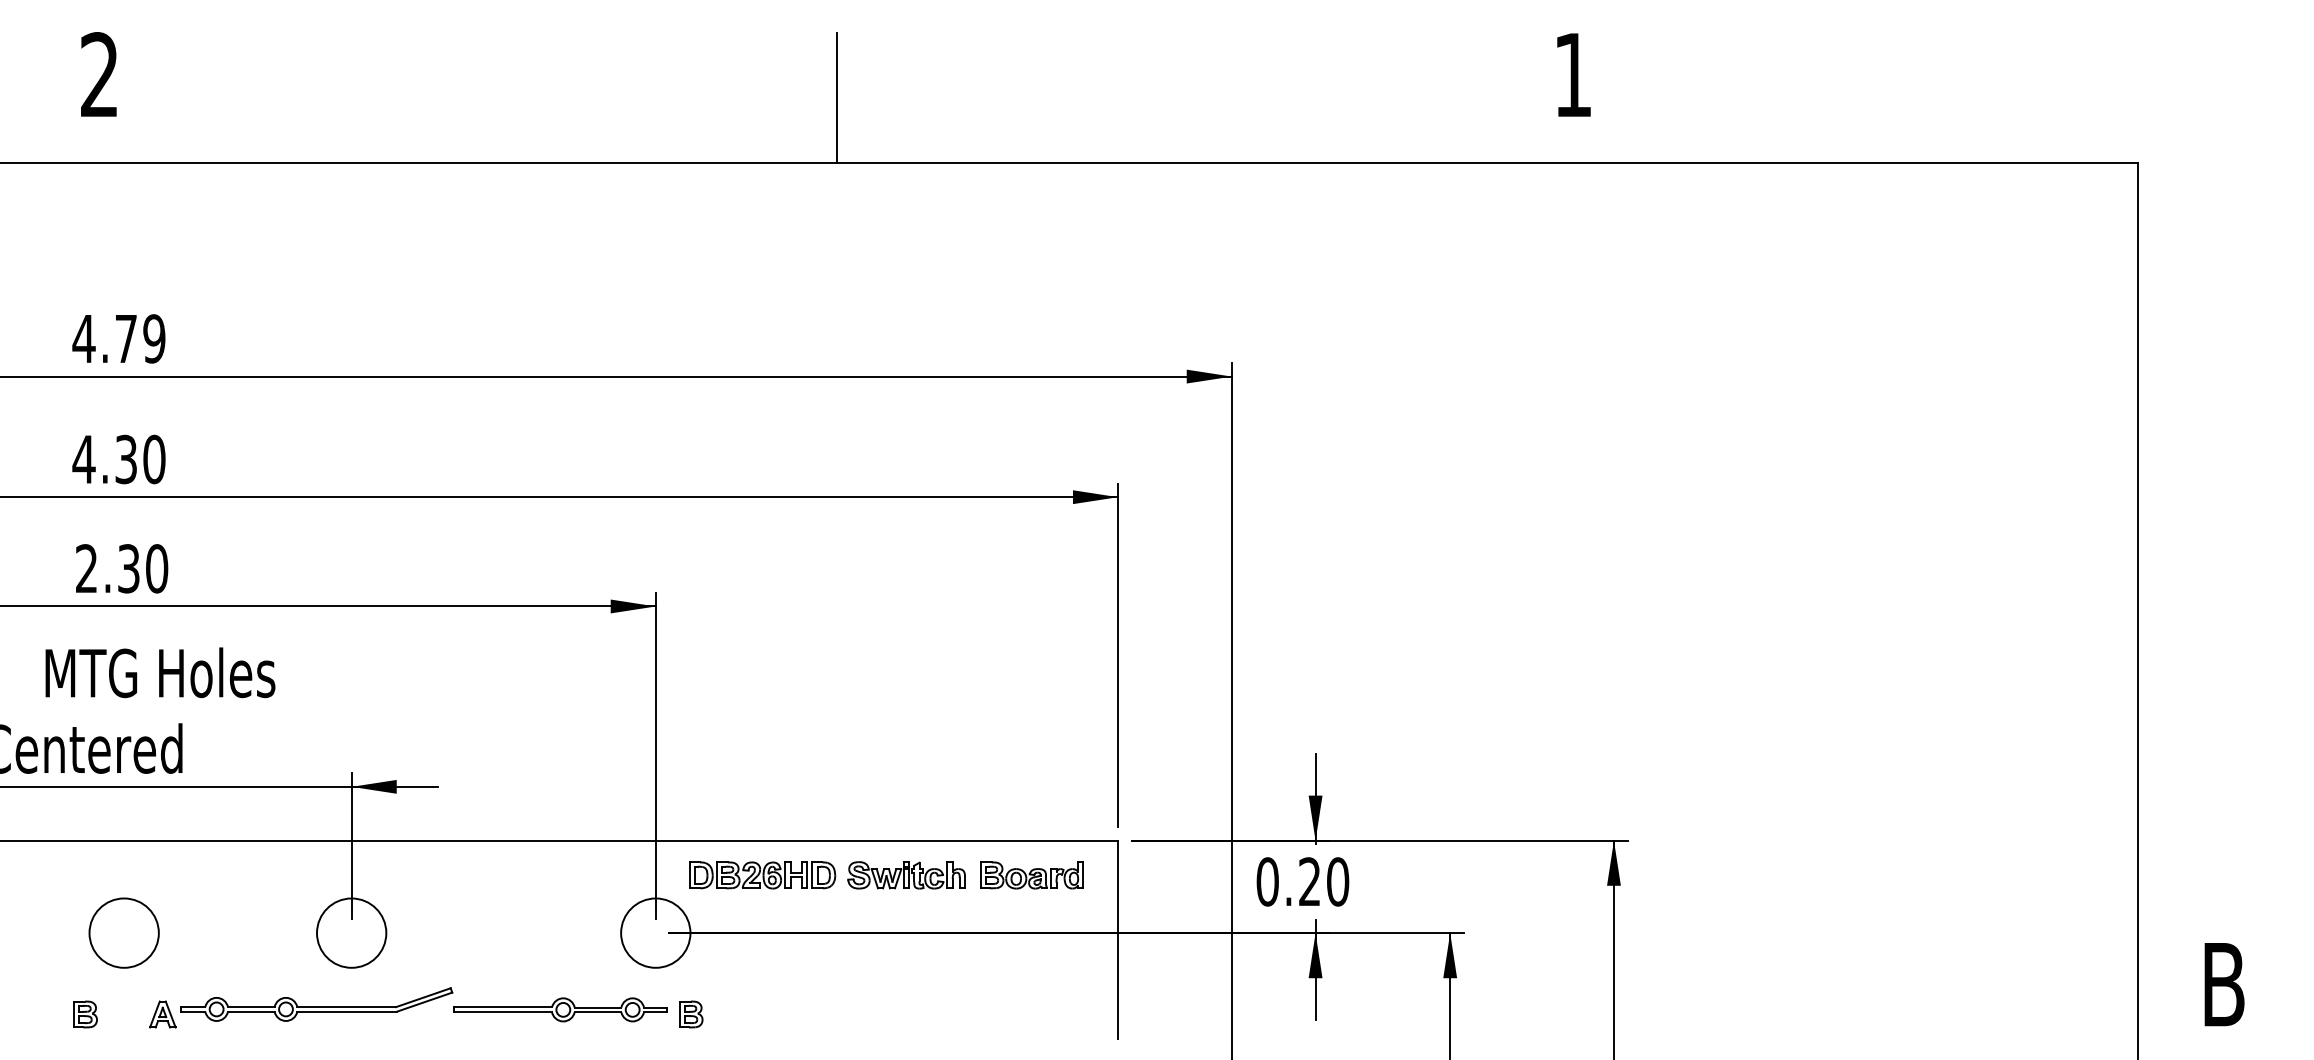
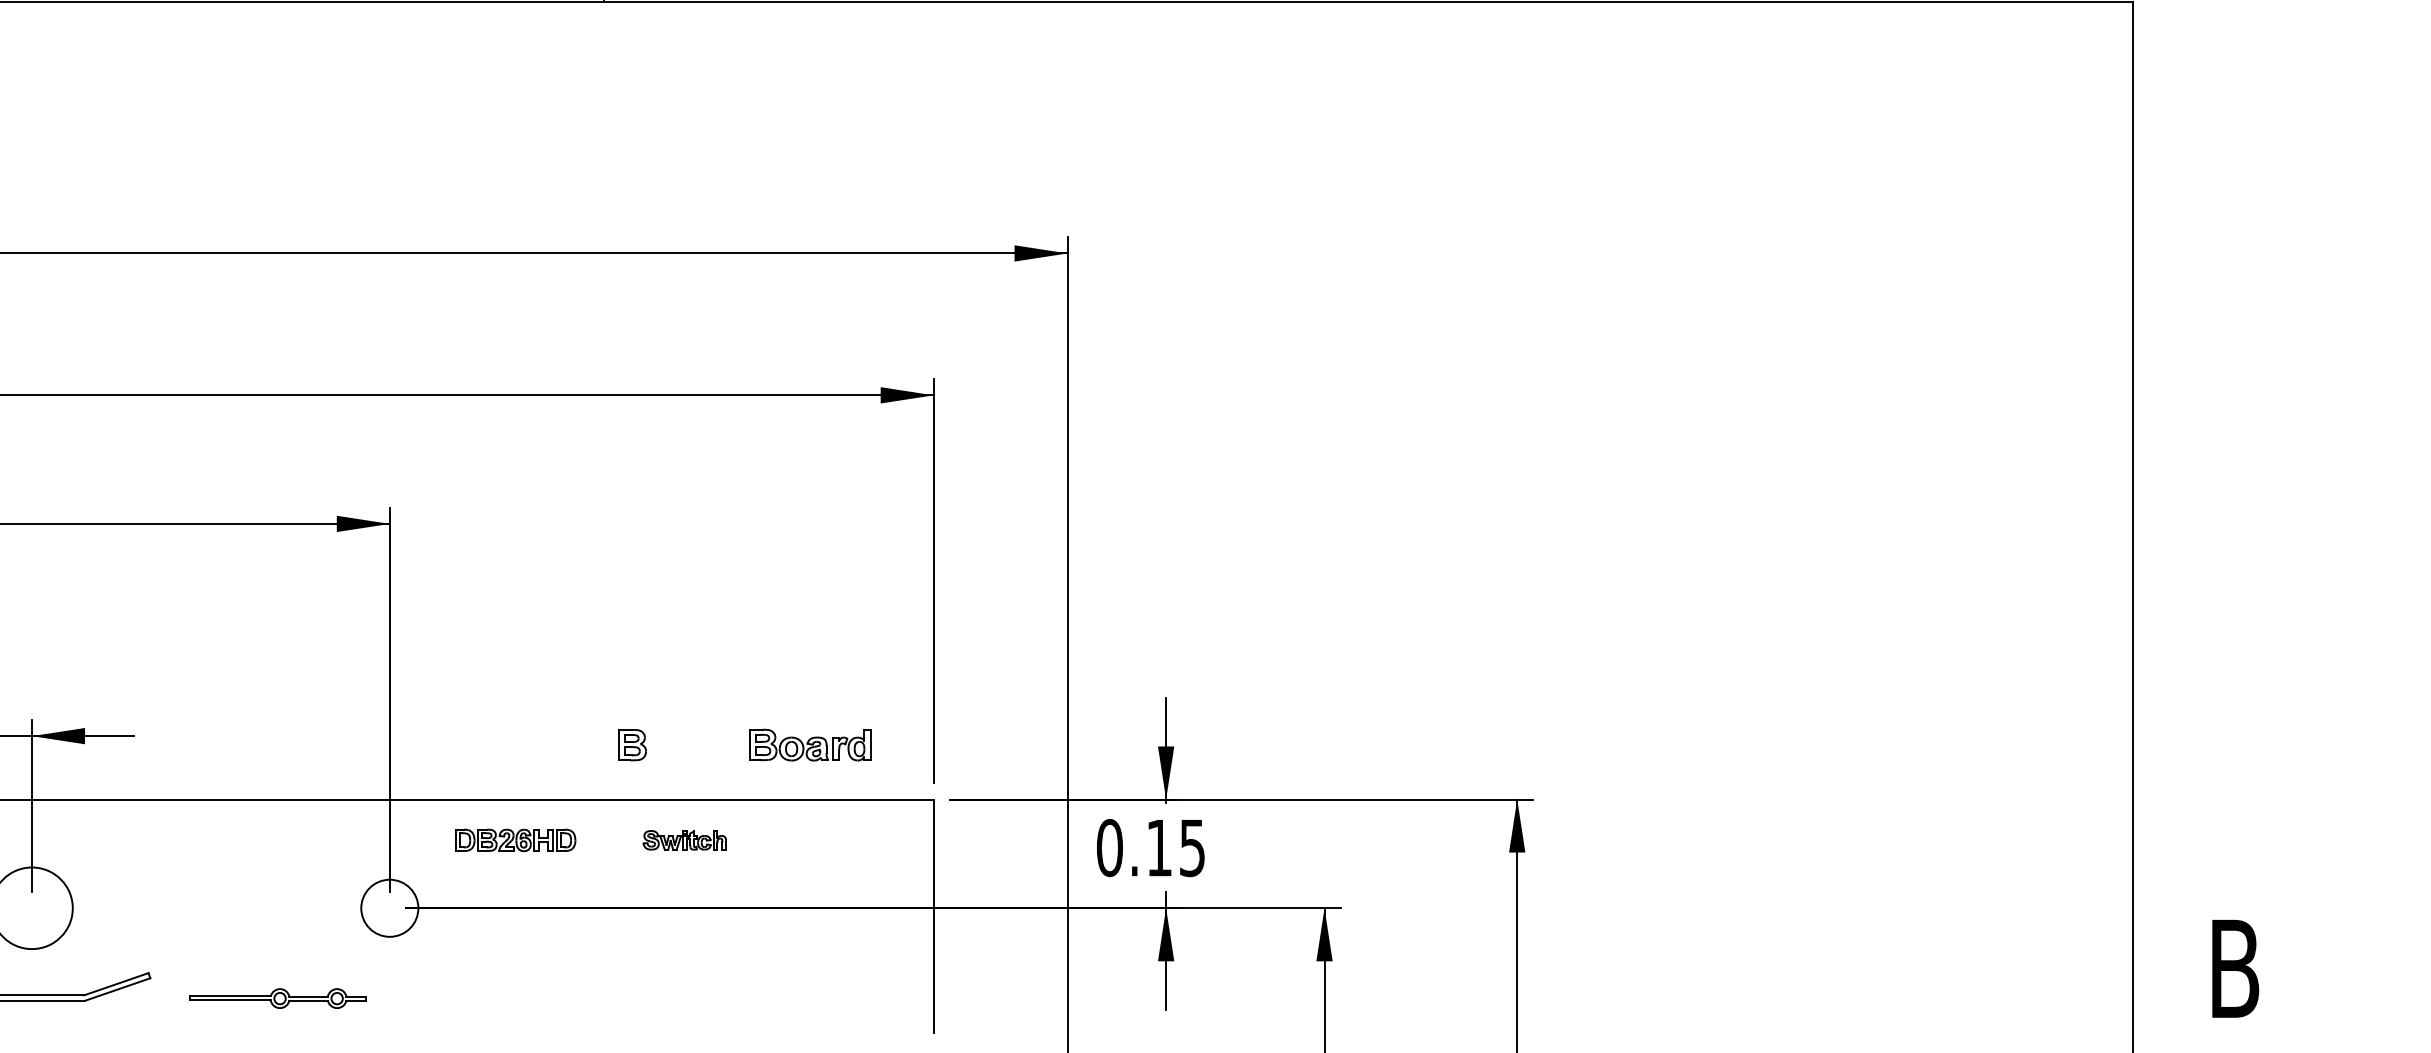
part: (762, 875) -> (515, 840), size x0.7
part: (906, 875) -> (684, 840), size x0.6
part: (1031, 875) -> (809, 745), moved
text: (1324, 881) -> (1176, 847), 0.20 -> 0.15
circle: (655, 932) -> (389, 907), size x0.7
part: (560, 1009) -> (277, 998), size x0.7
part: (691, 1014) -> (633, 745), moved

